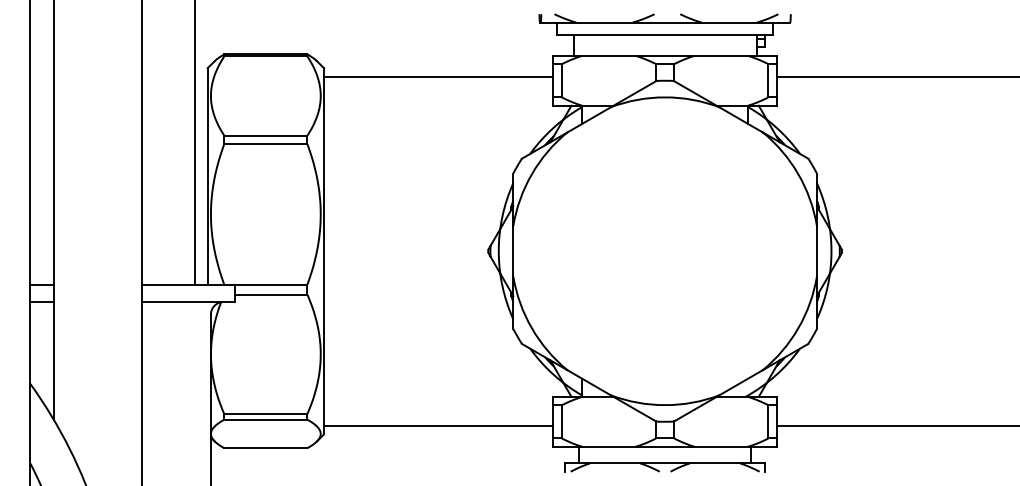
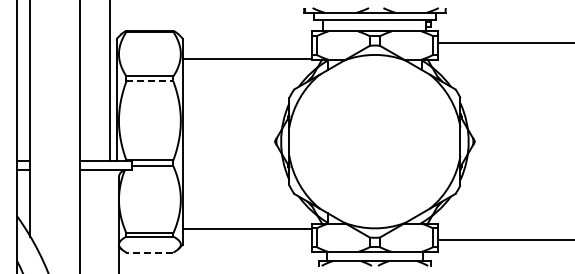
line: (437, 77) -> (246, 59), moved
line: (266, 144) -> (150, 81), solid -> dashed
line: (437, 424) -> (246, 228), moved
line: (265, 447) -> (149, 252), solid -> dashed

